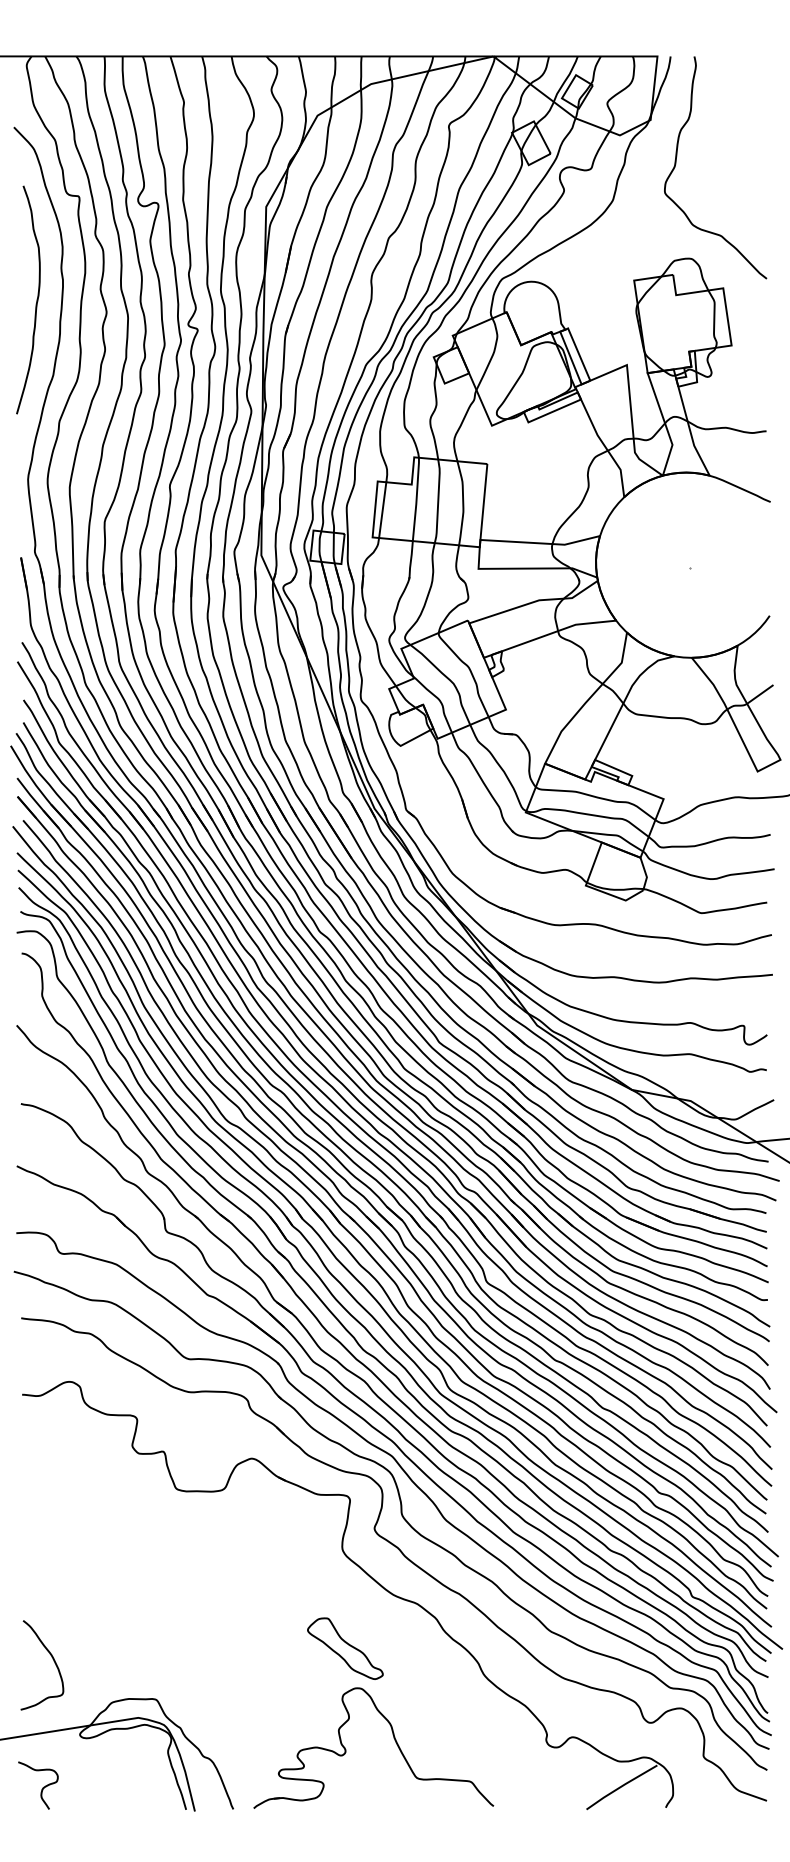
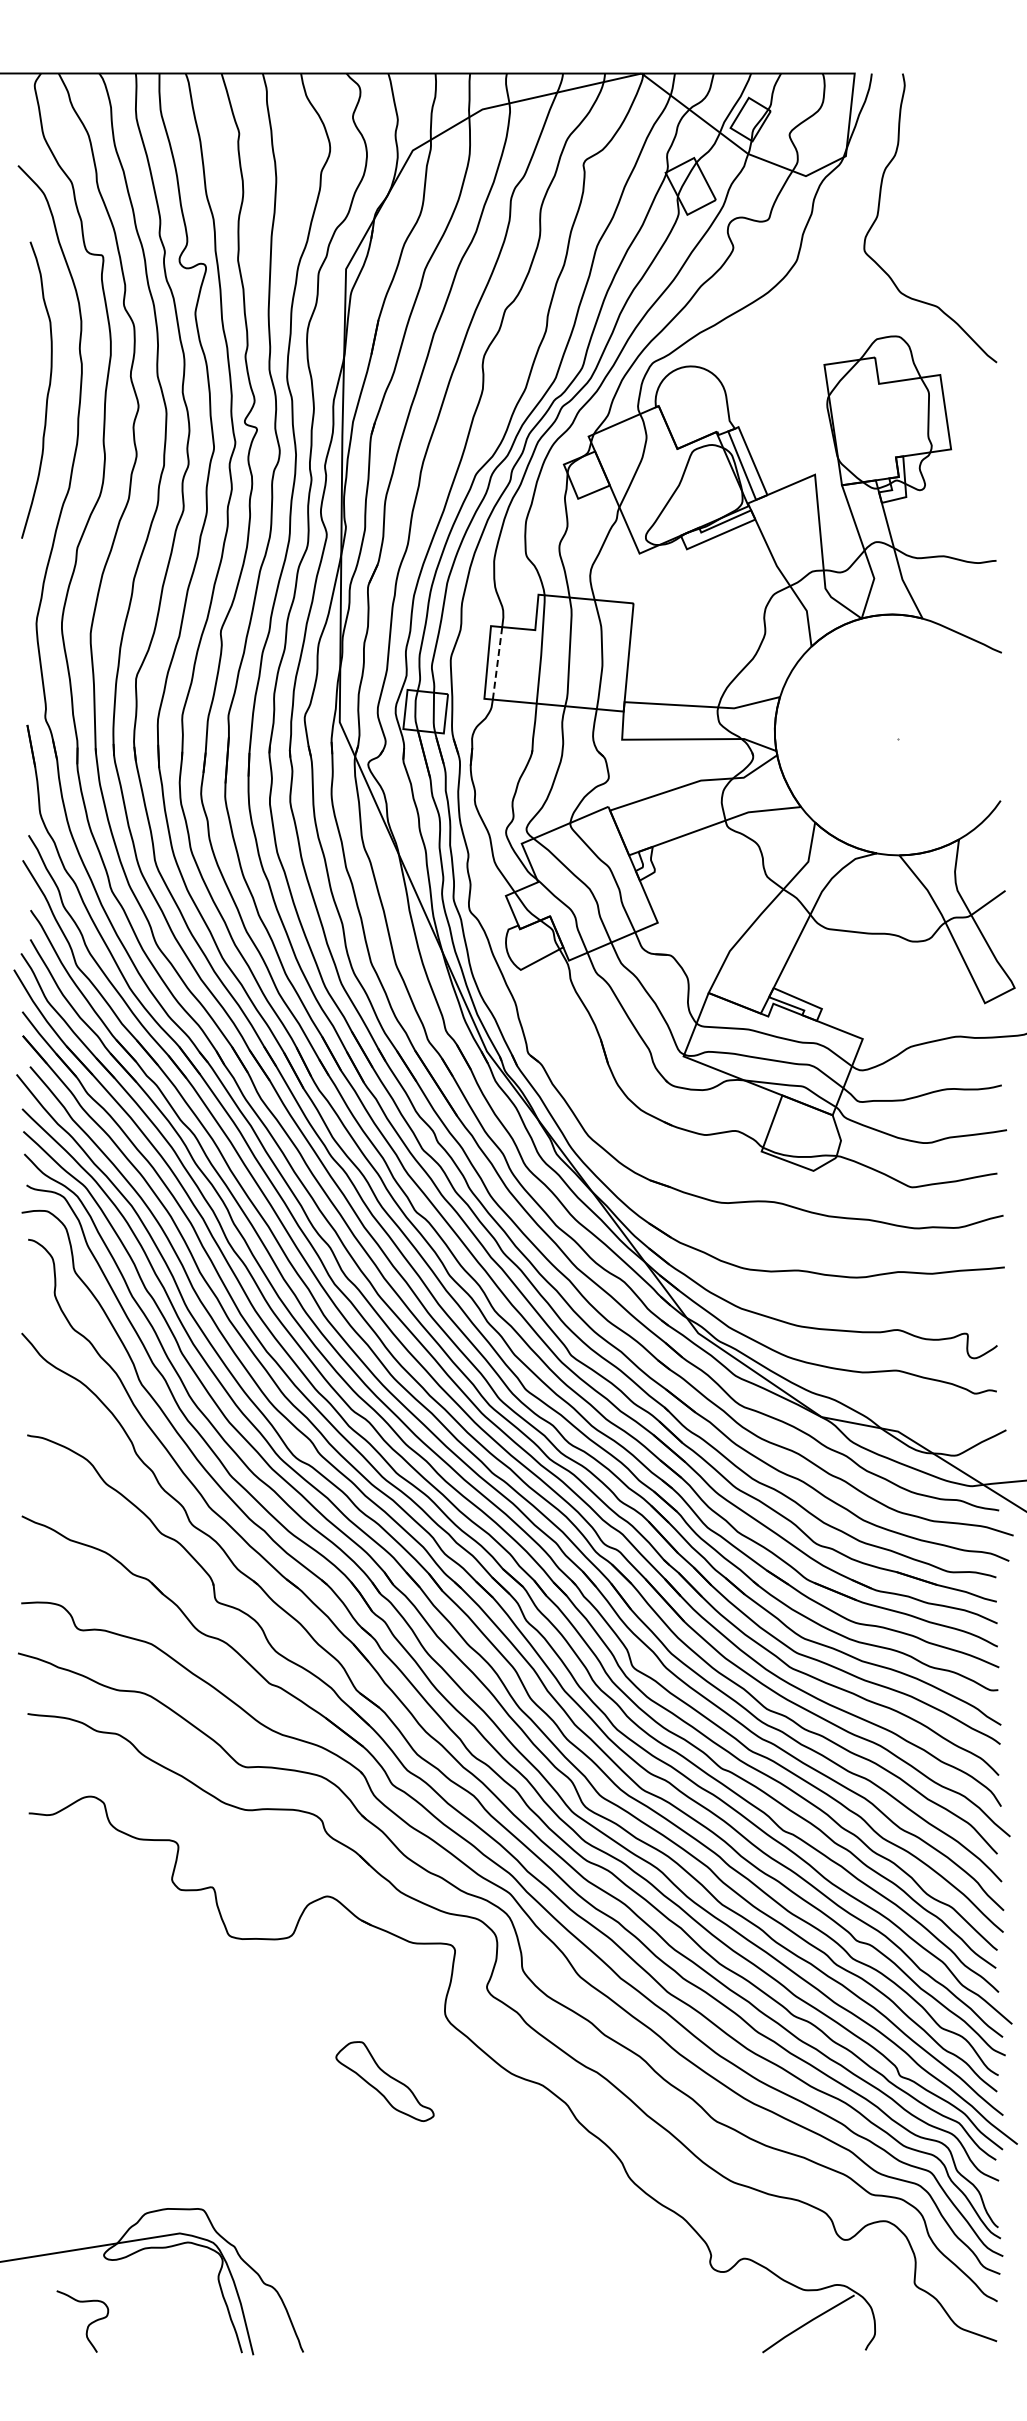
line: (382, 510) -> (497, 663), solid -> dashed
part: (345, 1648) -> (384, 2081), moved
curve: (52, 1659) -> (68, 2157), removed
part: (394, 1739) -> (512, 2261), removed
curve: (41, 1788) -> (87, 2325), moved

